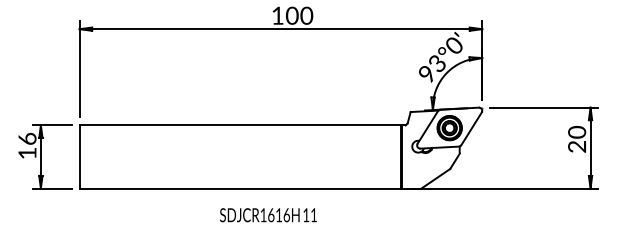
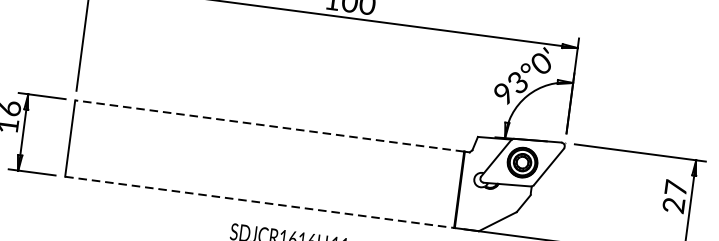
line: (240, 125) -> (269, 126), solid -> dashed
text: (577, 131) -> (676, 187), 20 -> 27
line: (240, 188) -> (259, 202), solid -> dashed

